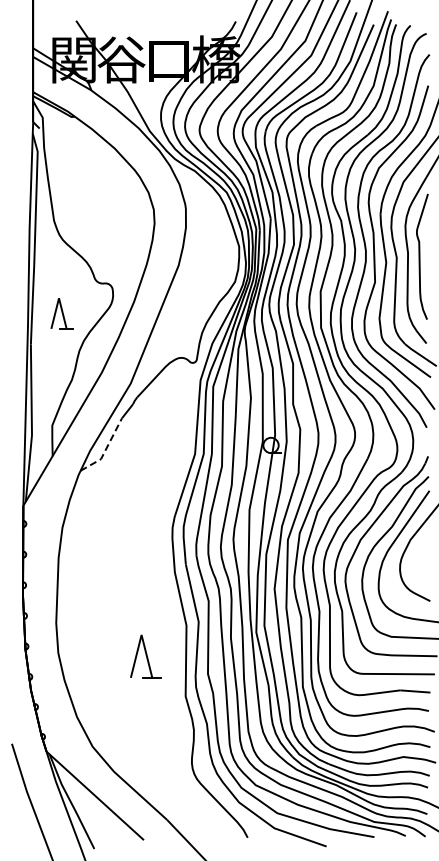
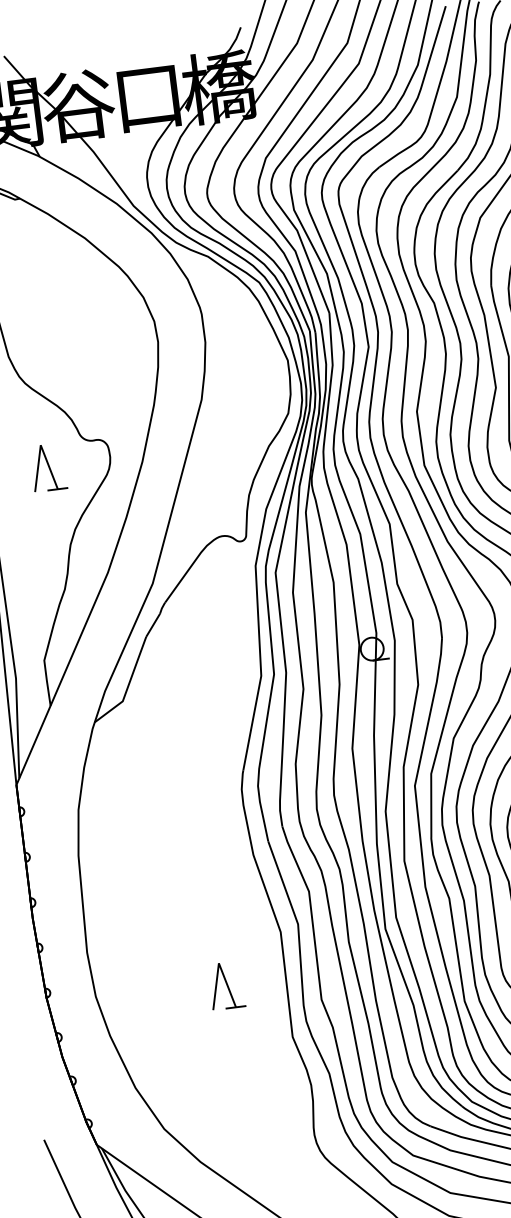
part: (61, 313) -> (47, 467), moved
line: (106, 448) -> (128, 684), dashed -> solid
part: (145, 656) -> (225, 985), size x0.71

